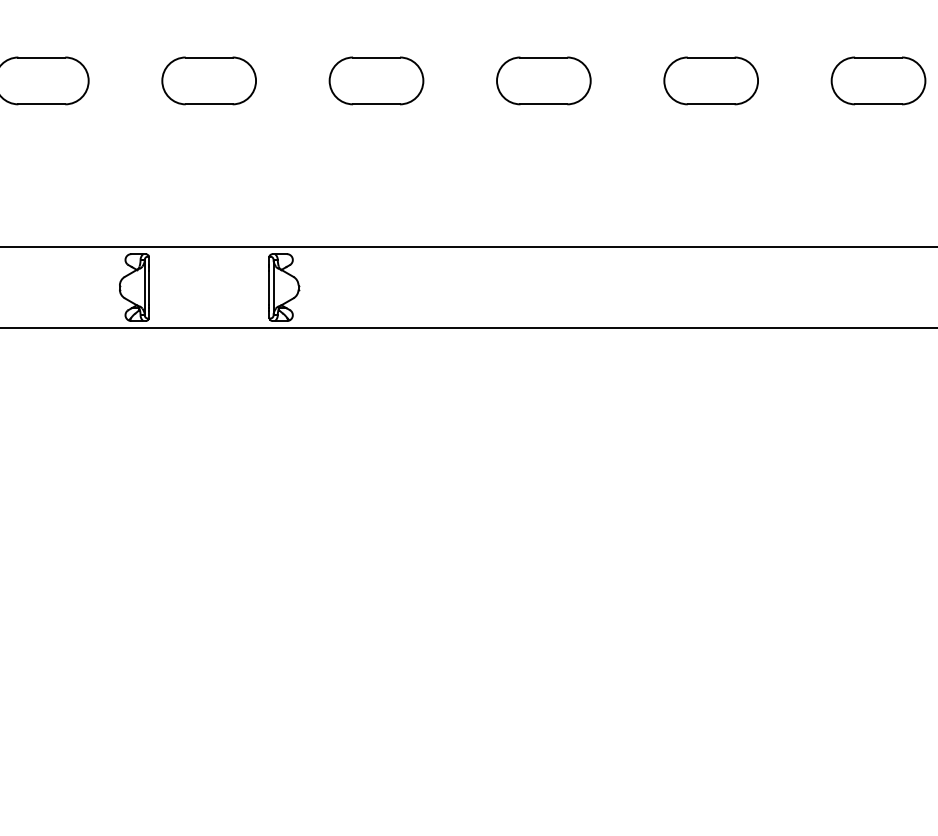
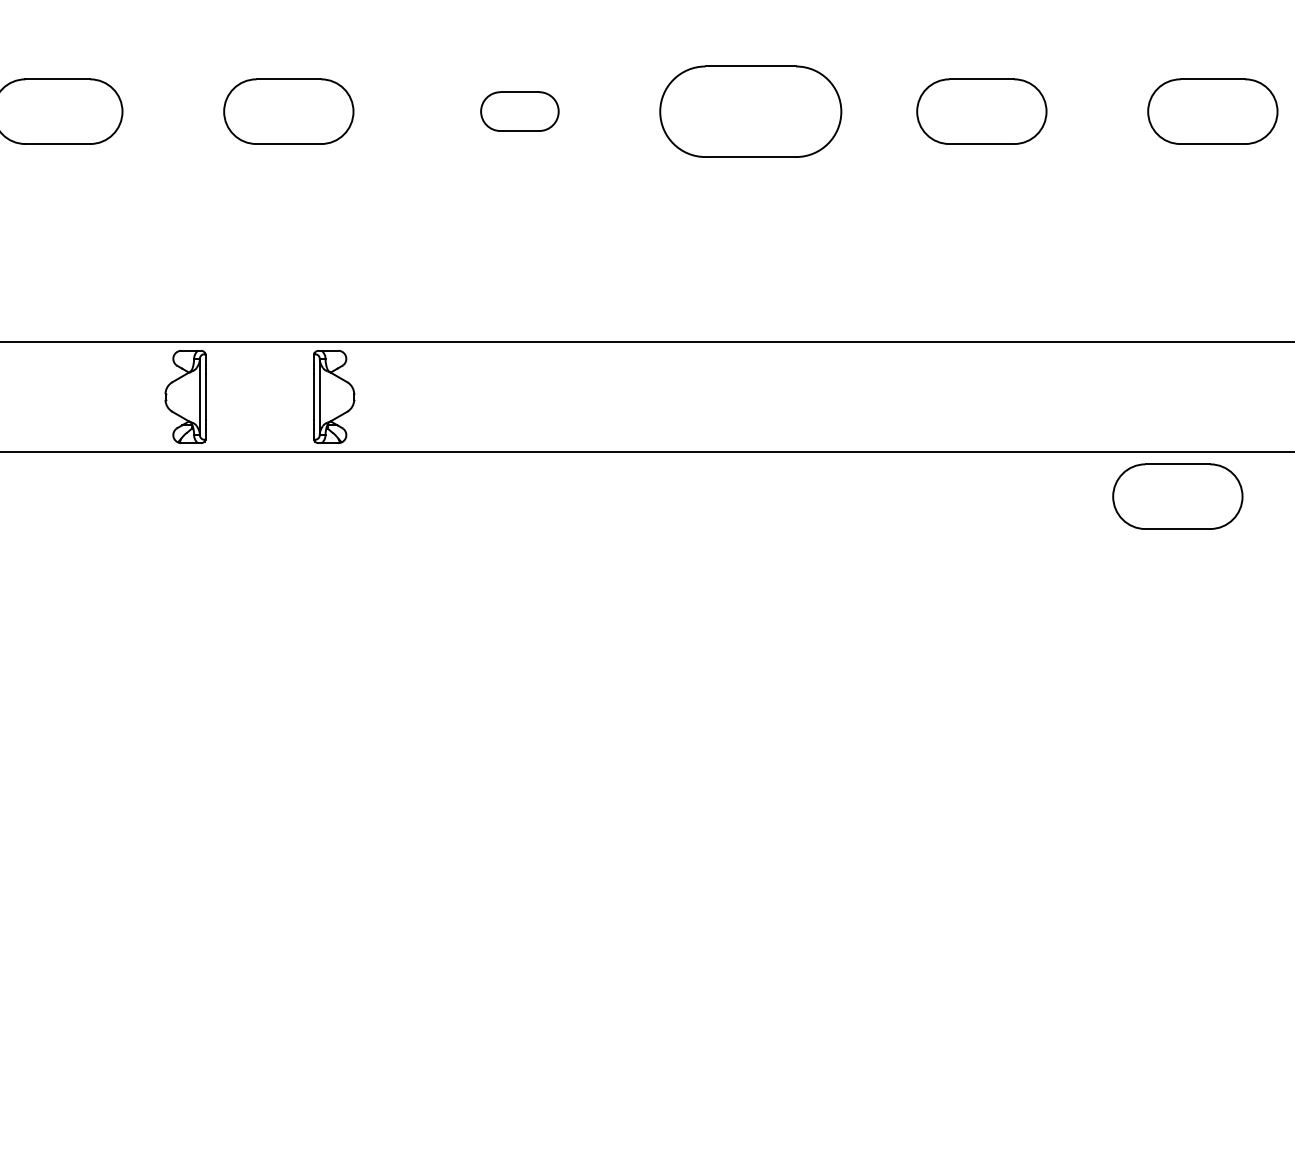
part: (376, 80) -> (519, 111), size x0.6
part: (543, 80) -> (750, 111), size x1.4
part: (284, 287) -> (334, 396), moved
part: (852, 359) -> (1177, 496), added

